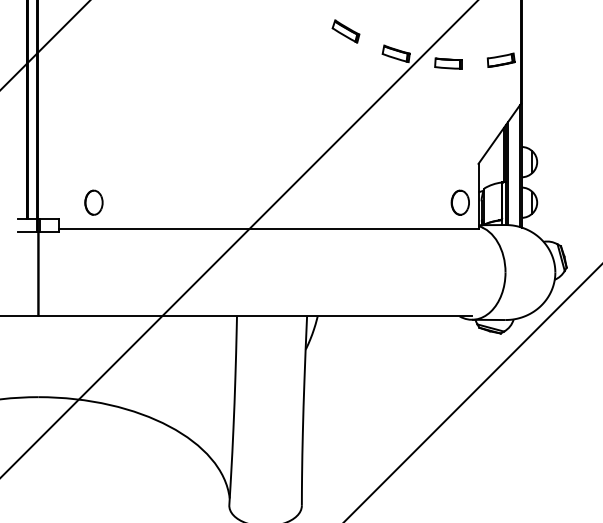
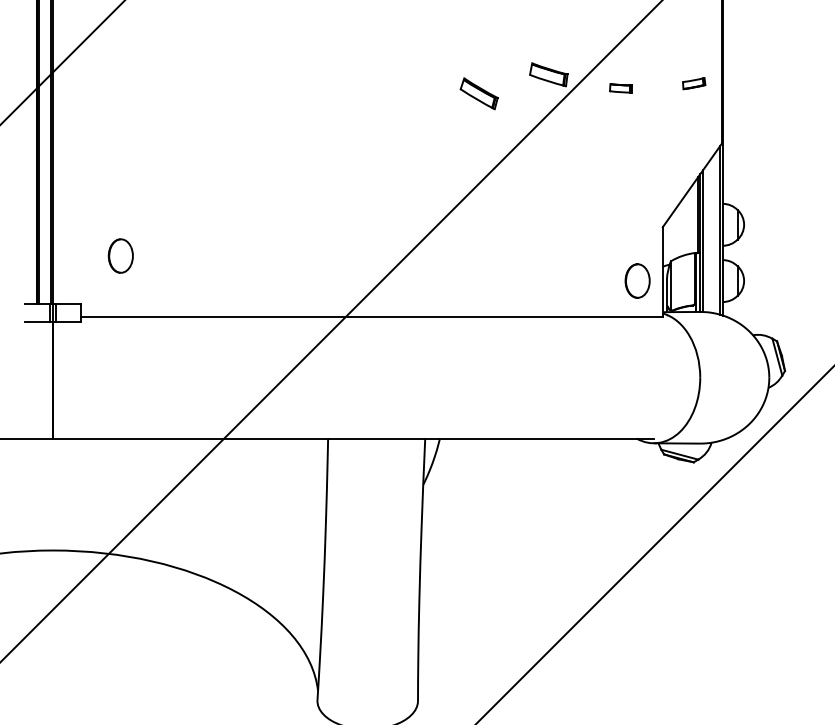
part: (345, 31) -> (478, 93), moved
part: (500, 60) -> (693, 83), size x0.6
part: (447, 63) -> (620, 88), size x0.6
part: (93, 202) -> (120, 255), moved

